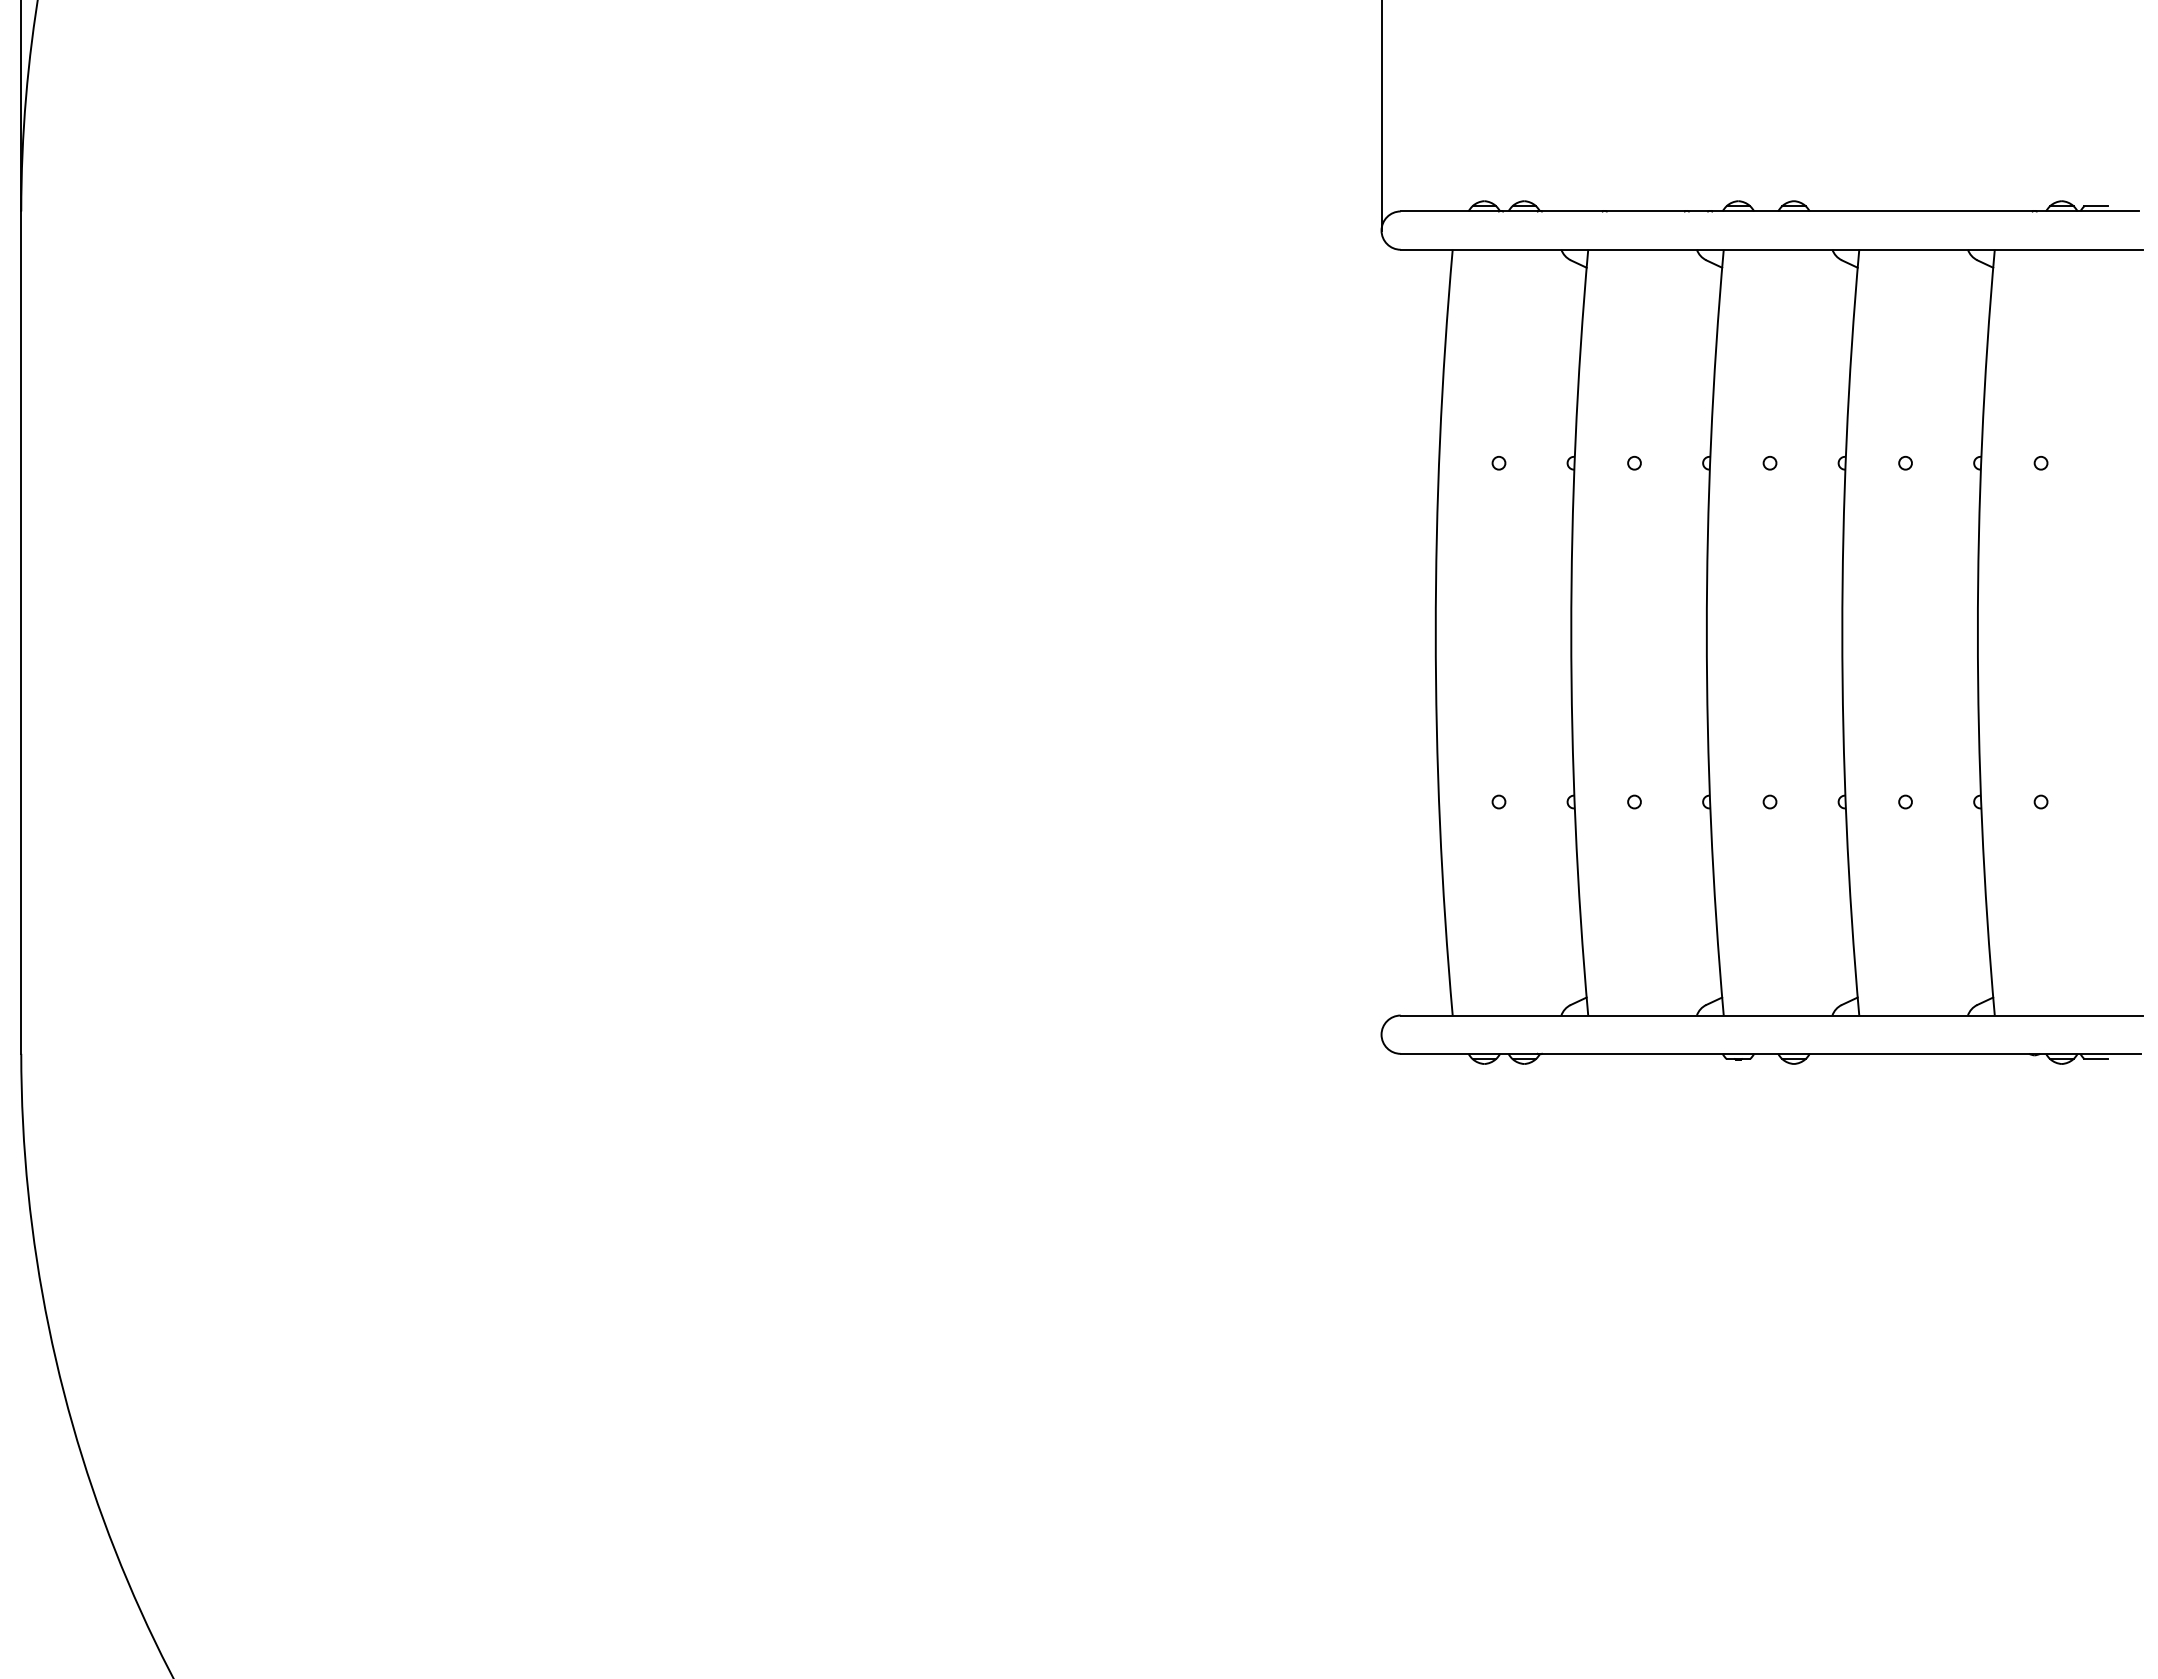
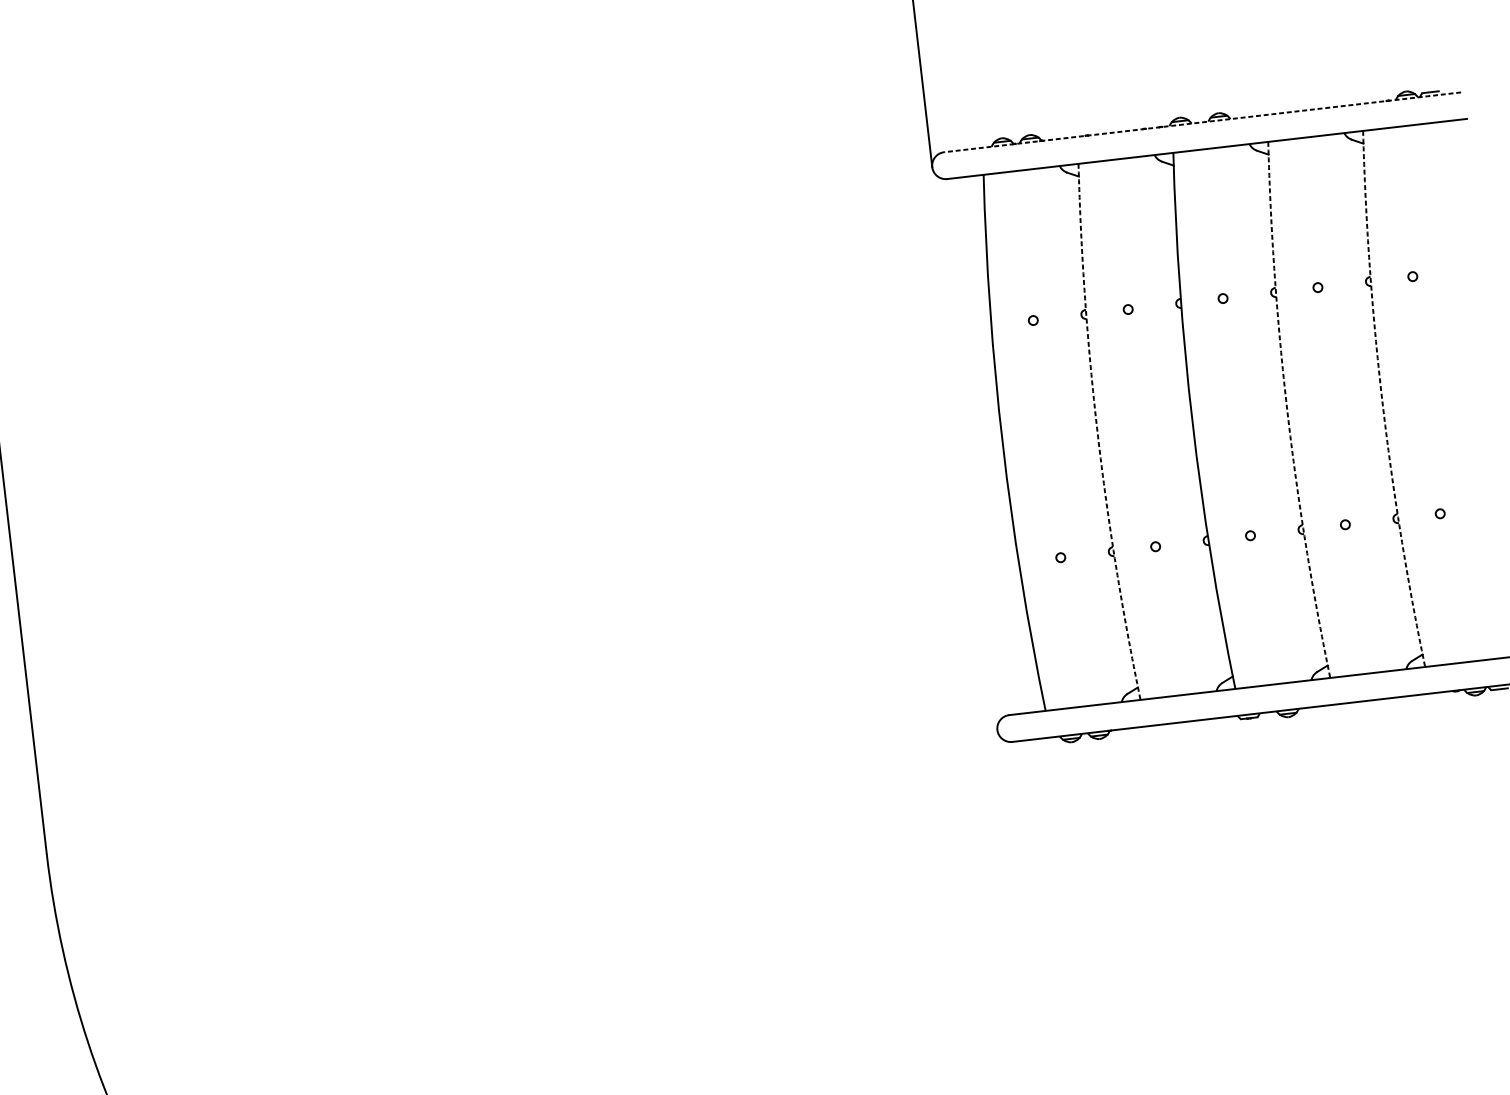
line: (1769, 211) -> (1202, 122), solid -> dashed
arc: (1571, 632) -> (1097, 433), solid -> dashed
arc: (1842, 632) -> (1287, 411), solid -> dashed
arc: (1977, 632) -> (1382, 400), solid -> dashed

